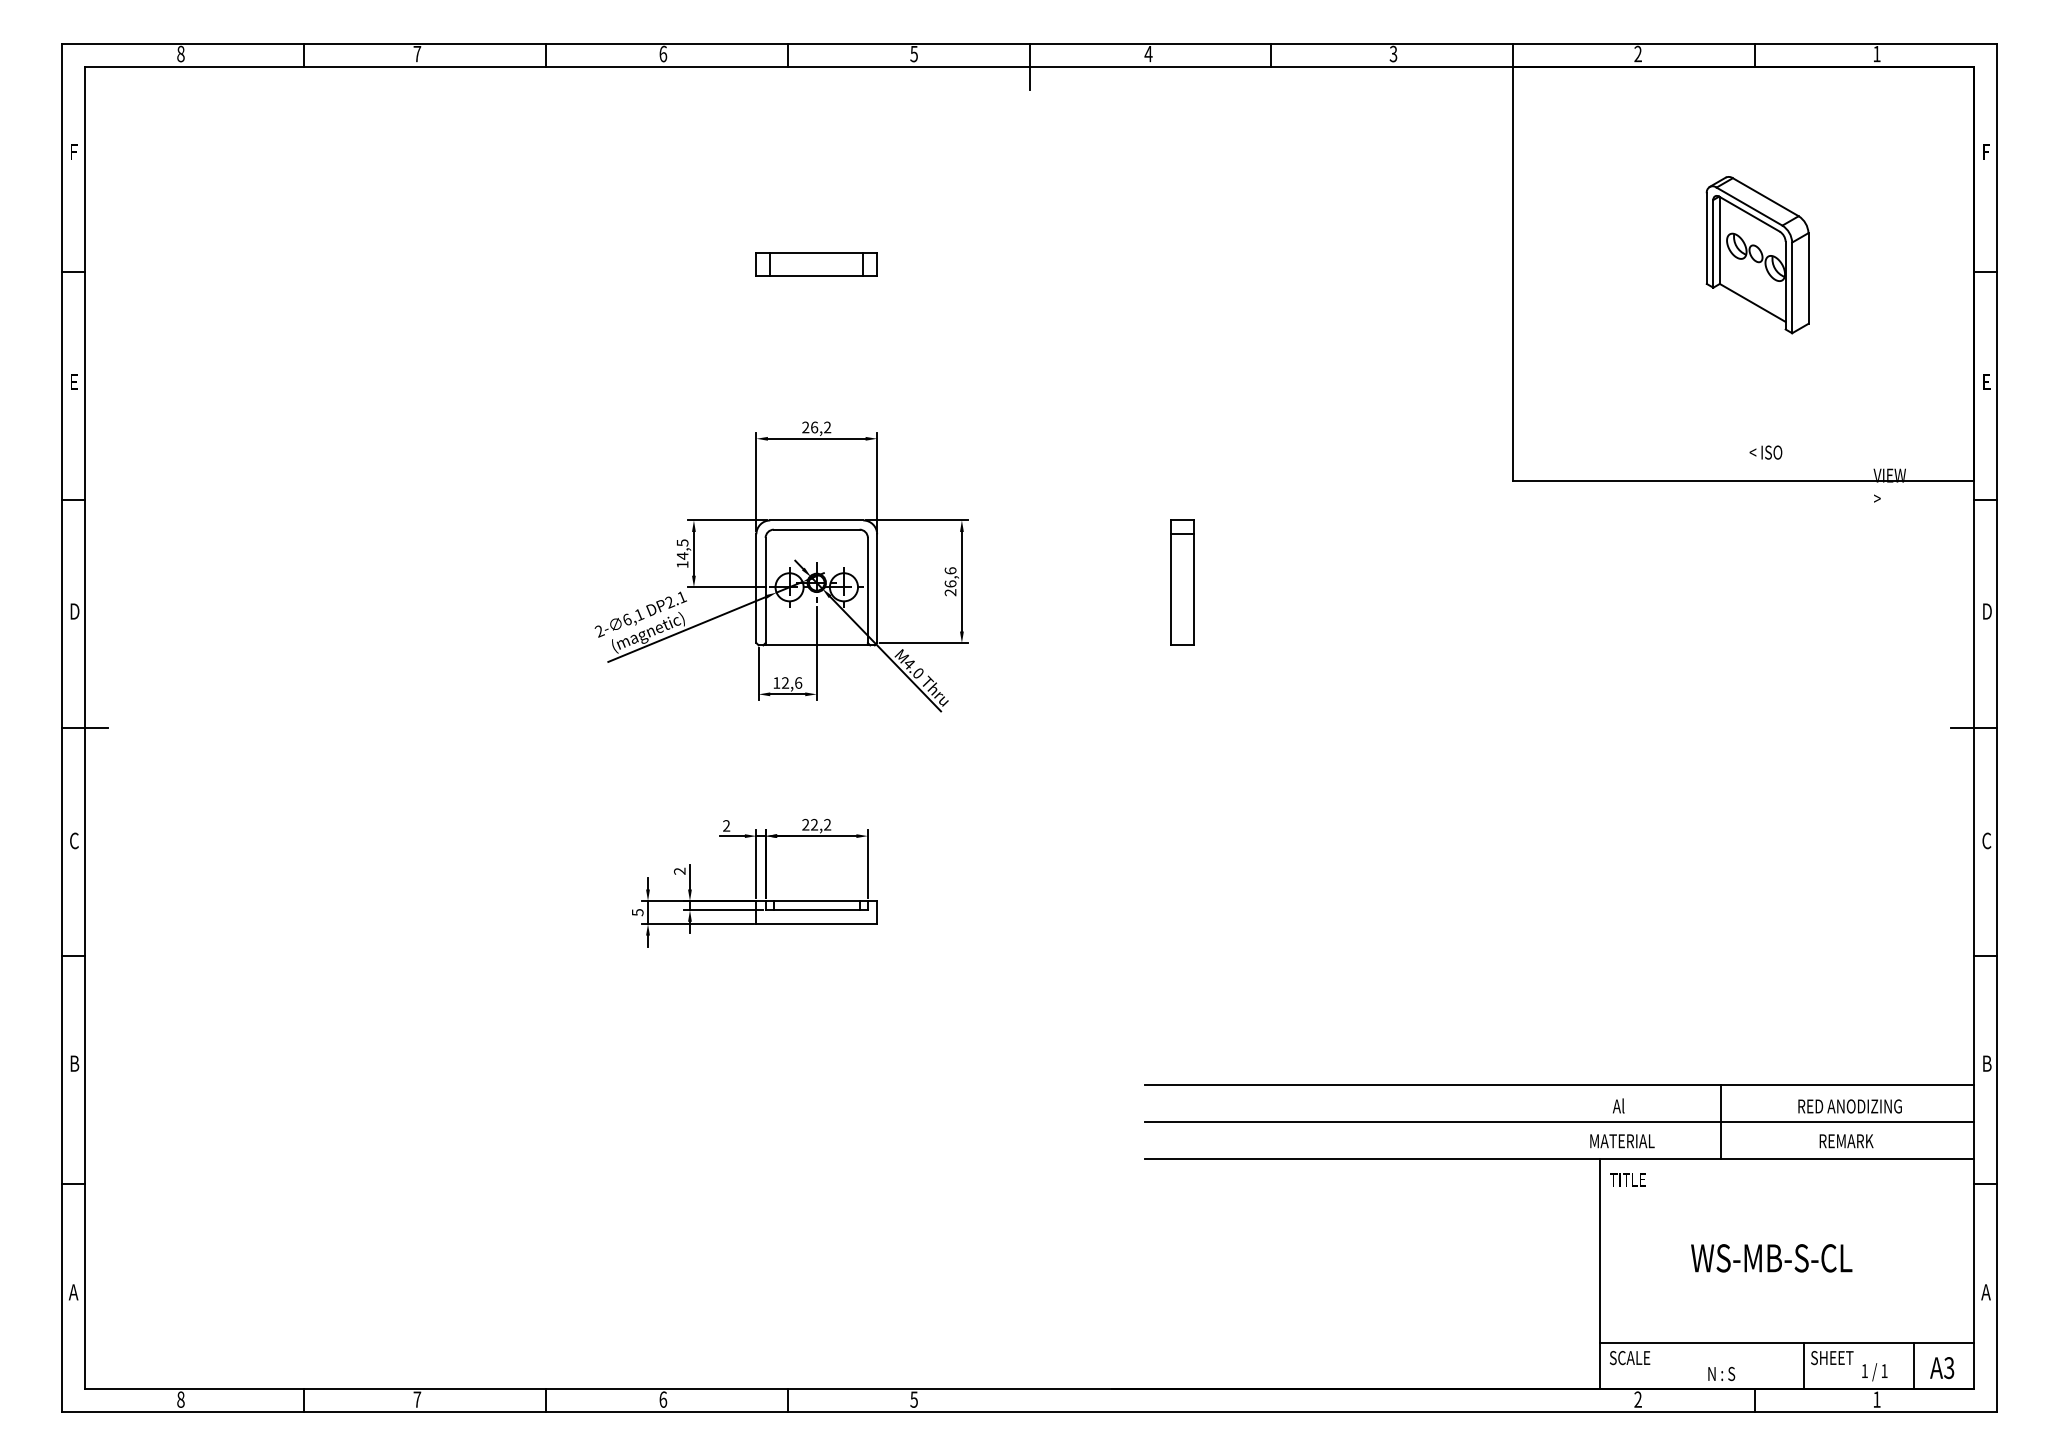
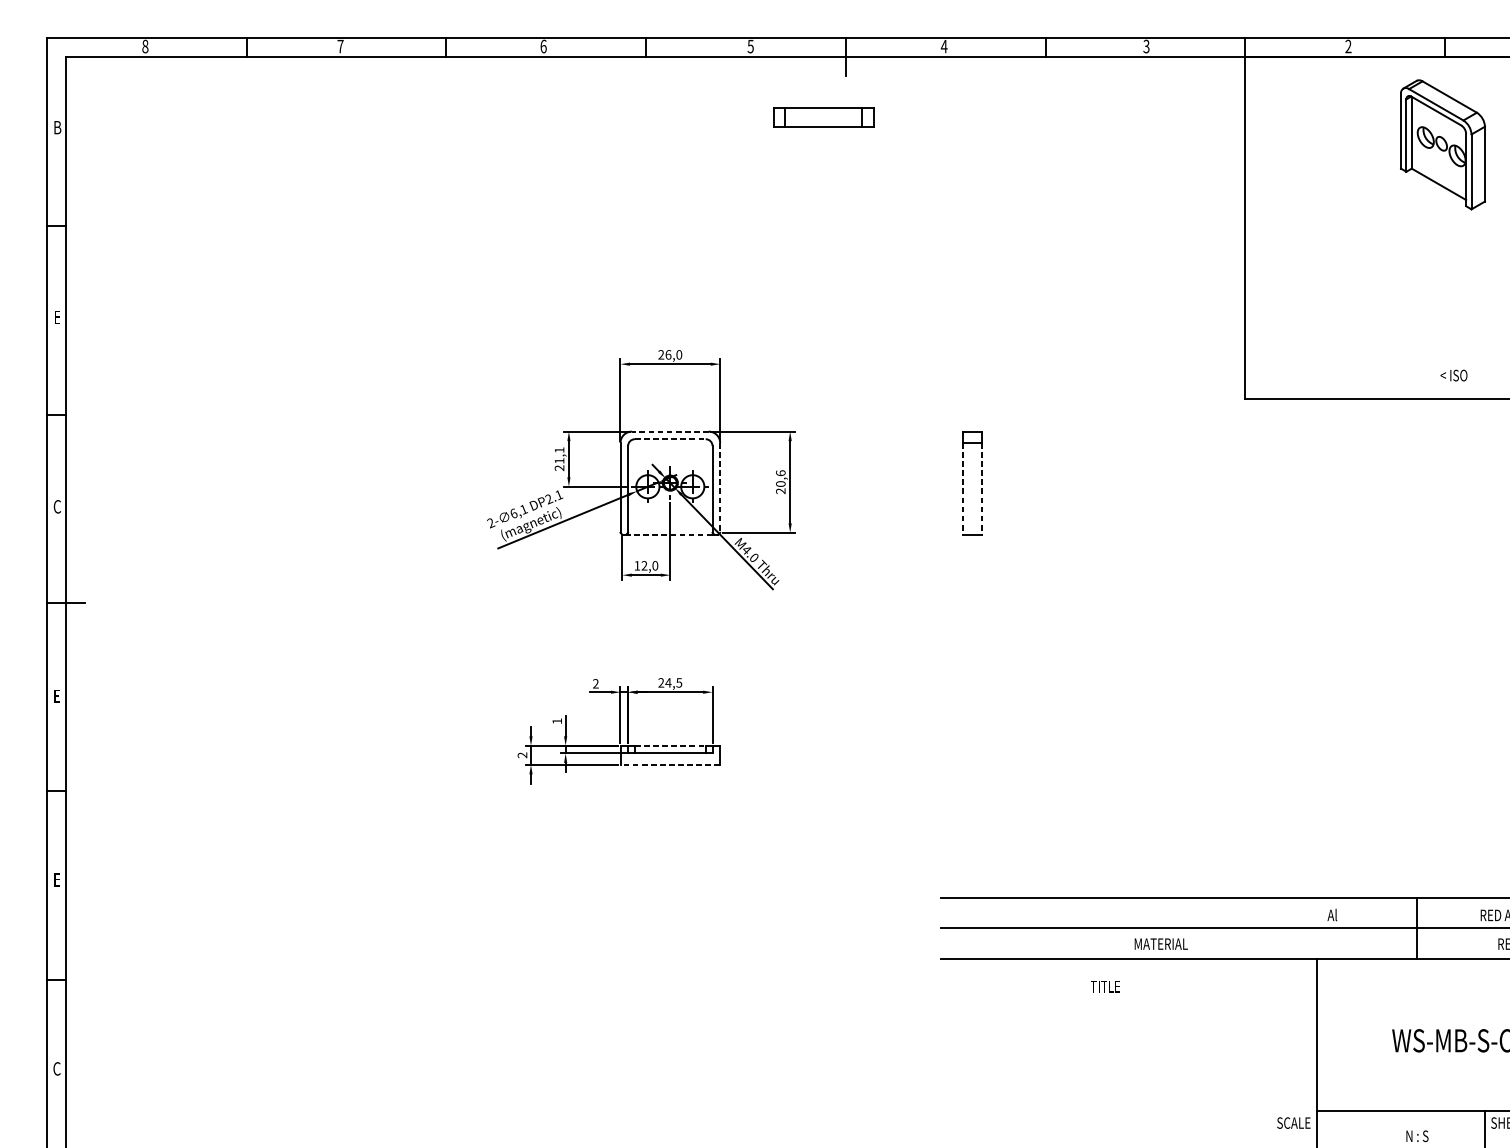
text: (74, 152) -> (57, 127), F -> B
part: (1757, 255) -> (1442, 145), moved
part: (816, 264) -> (823, 117), moved
text: (827, 427) -> (679, 354), 26,2 -> 26,0
line: (816, 520) -> (670, 431), solid -> dashed
line: (816, 529) -> (670, 439), solid -> dashed
text: (682, 553) -> (559, 458), 14,5 -> 21,1
text: (950, 583) -> (780, 483), 26,6 -> 20,6
line: (877, 589) -> (720, 488), solid -> dashed
line: (1171, 589) -> (963, 488), solid -> dashed
line: (1194, 589) -> (982, 488), solid -> dashed
text: (74, 611) -> (57, 506), D -> C
line: (816, 645) -> (670, 534), solid -> dashed
text: (798, 682) -> (655, 565), 12,6 -> 12,0
text: (820, 824) -> (673, 682), 22,2 -> 24,5
text: (74, 840) -> (57, 695), C -> E
text: (679, 870) -> (557, 720), 2 -> 1
line: (816, 901) -> (670, 746), solid -> dashed
text: (637, 912) -> (522, 755), 5 -> 2
line: (816, 924) -> (670, 765), solid -> dashed
text: (74, 1063) -> (57, 879), B -> E
text: (1622, 1141) -> (1161, 944), moved
text: (1627, 1179) -> (1105, 986), moved
text: (73, 1292) -> (56, 1069), A -> C
text: (1630, 1358) -> (1294, 1123), moved

